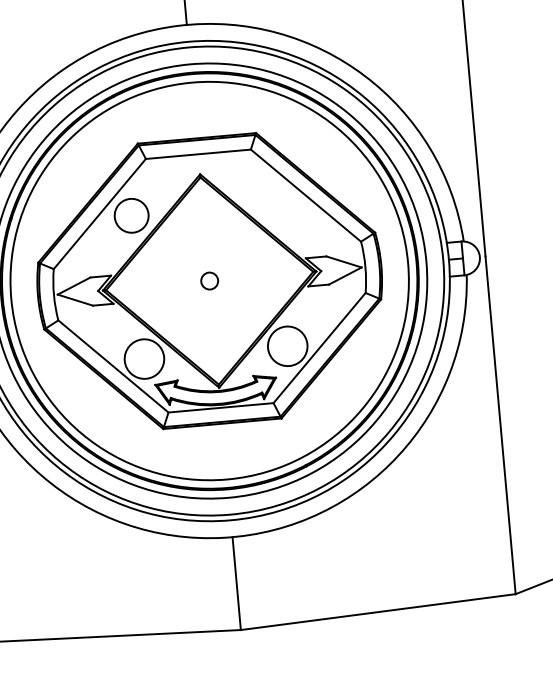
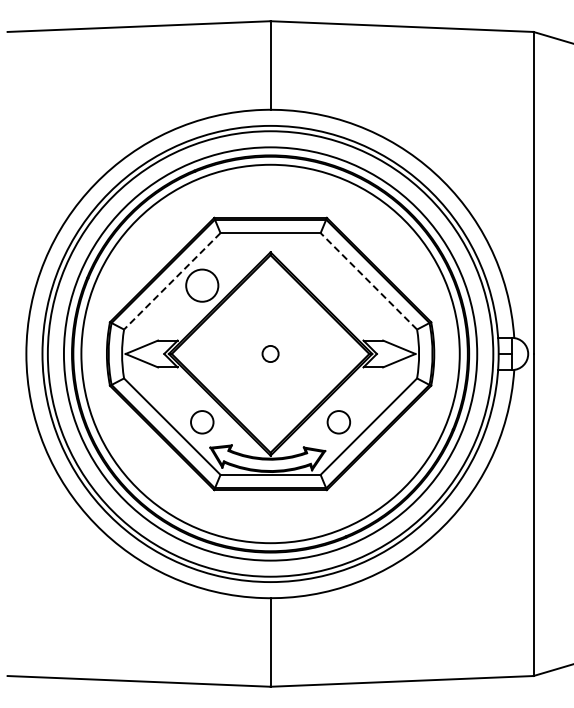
line: (305, 194) -> (368, 280), solid -> dashed
line: (99, 214) -> (171, 281), solid -> dashed
circle: (287, 346) -> (338, 422), size x0.6
circle: (144, 359) -> (202, 422), size x0.6

